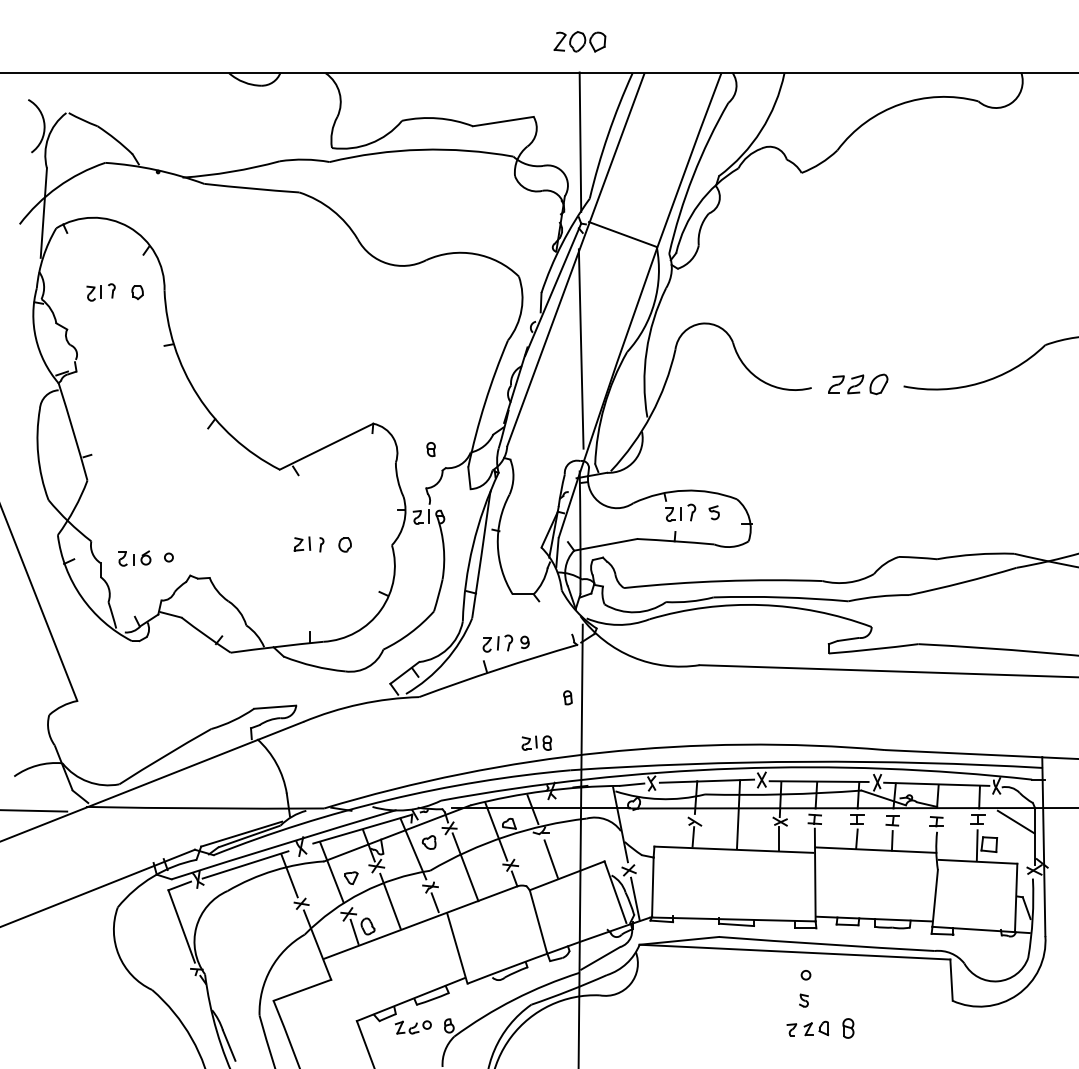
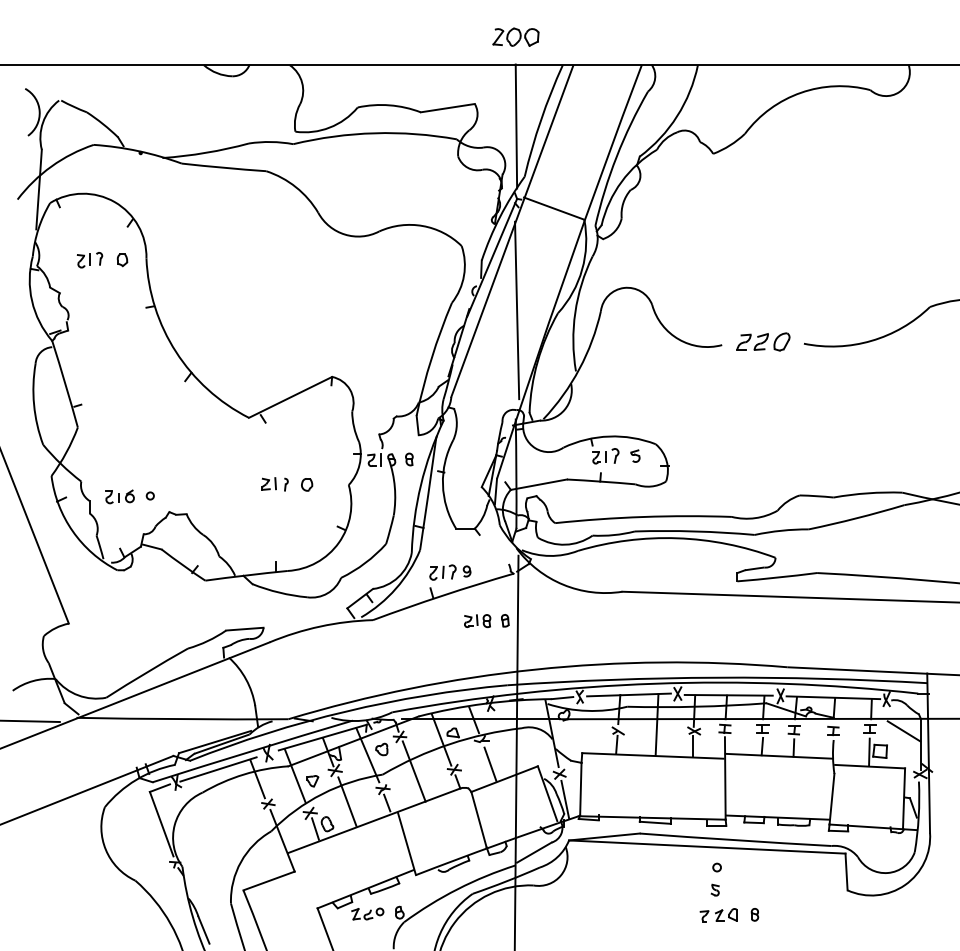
part: (430, 449) -> (408, 459), moved
part: (536, 742) -> (477, 620), moved
part: (848, 1027) -> (754, 914), size x0.71

